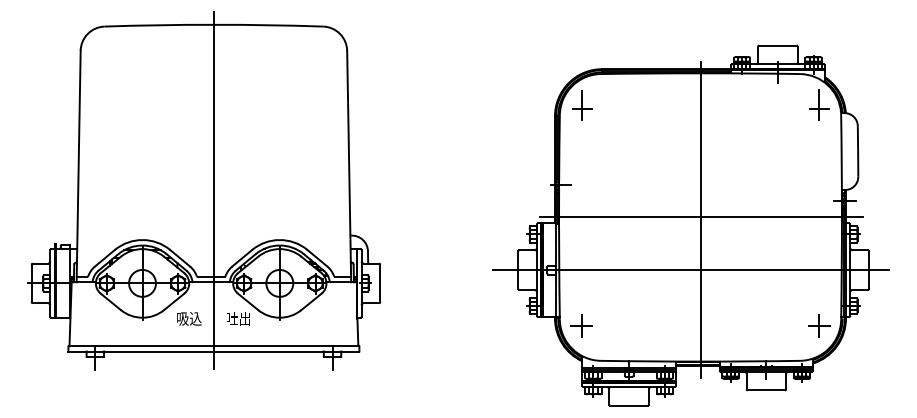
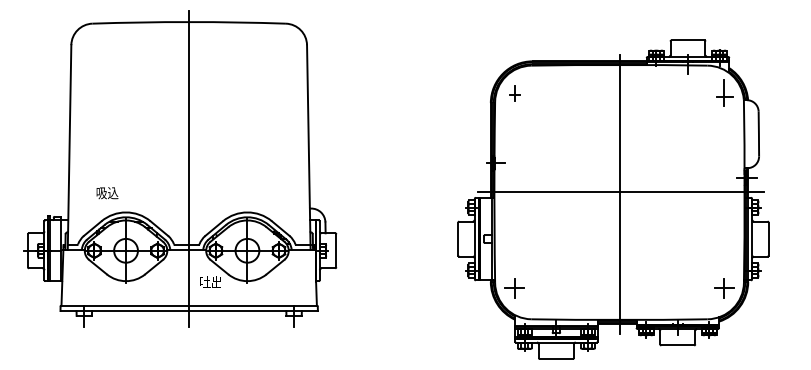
part: (582, 105) -> (515, 93), size x0.6
line: (691, 270) -> (611, 239), removed
text: (189, 319) -> (107, 193), moved

